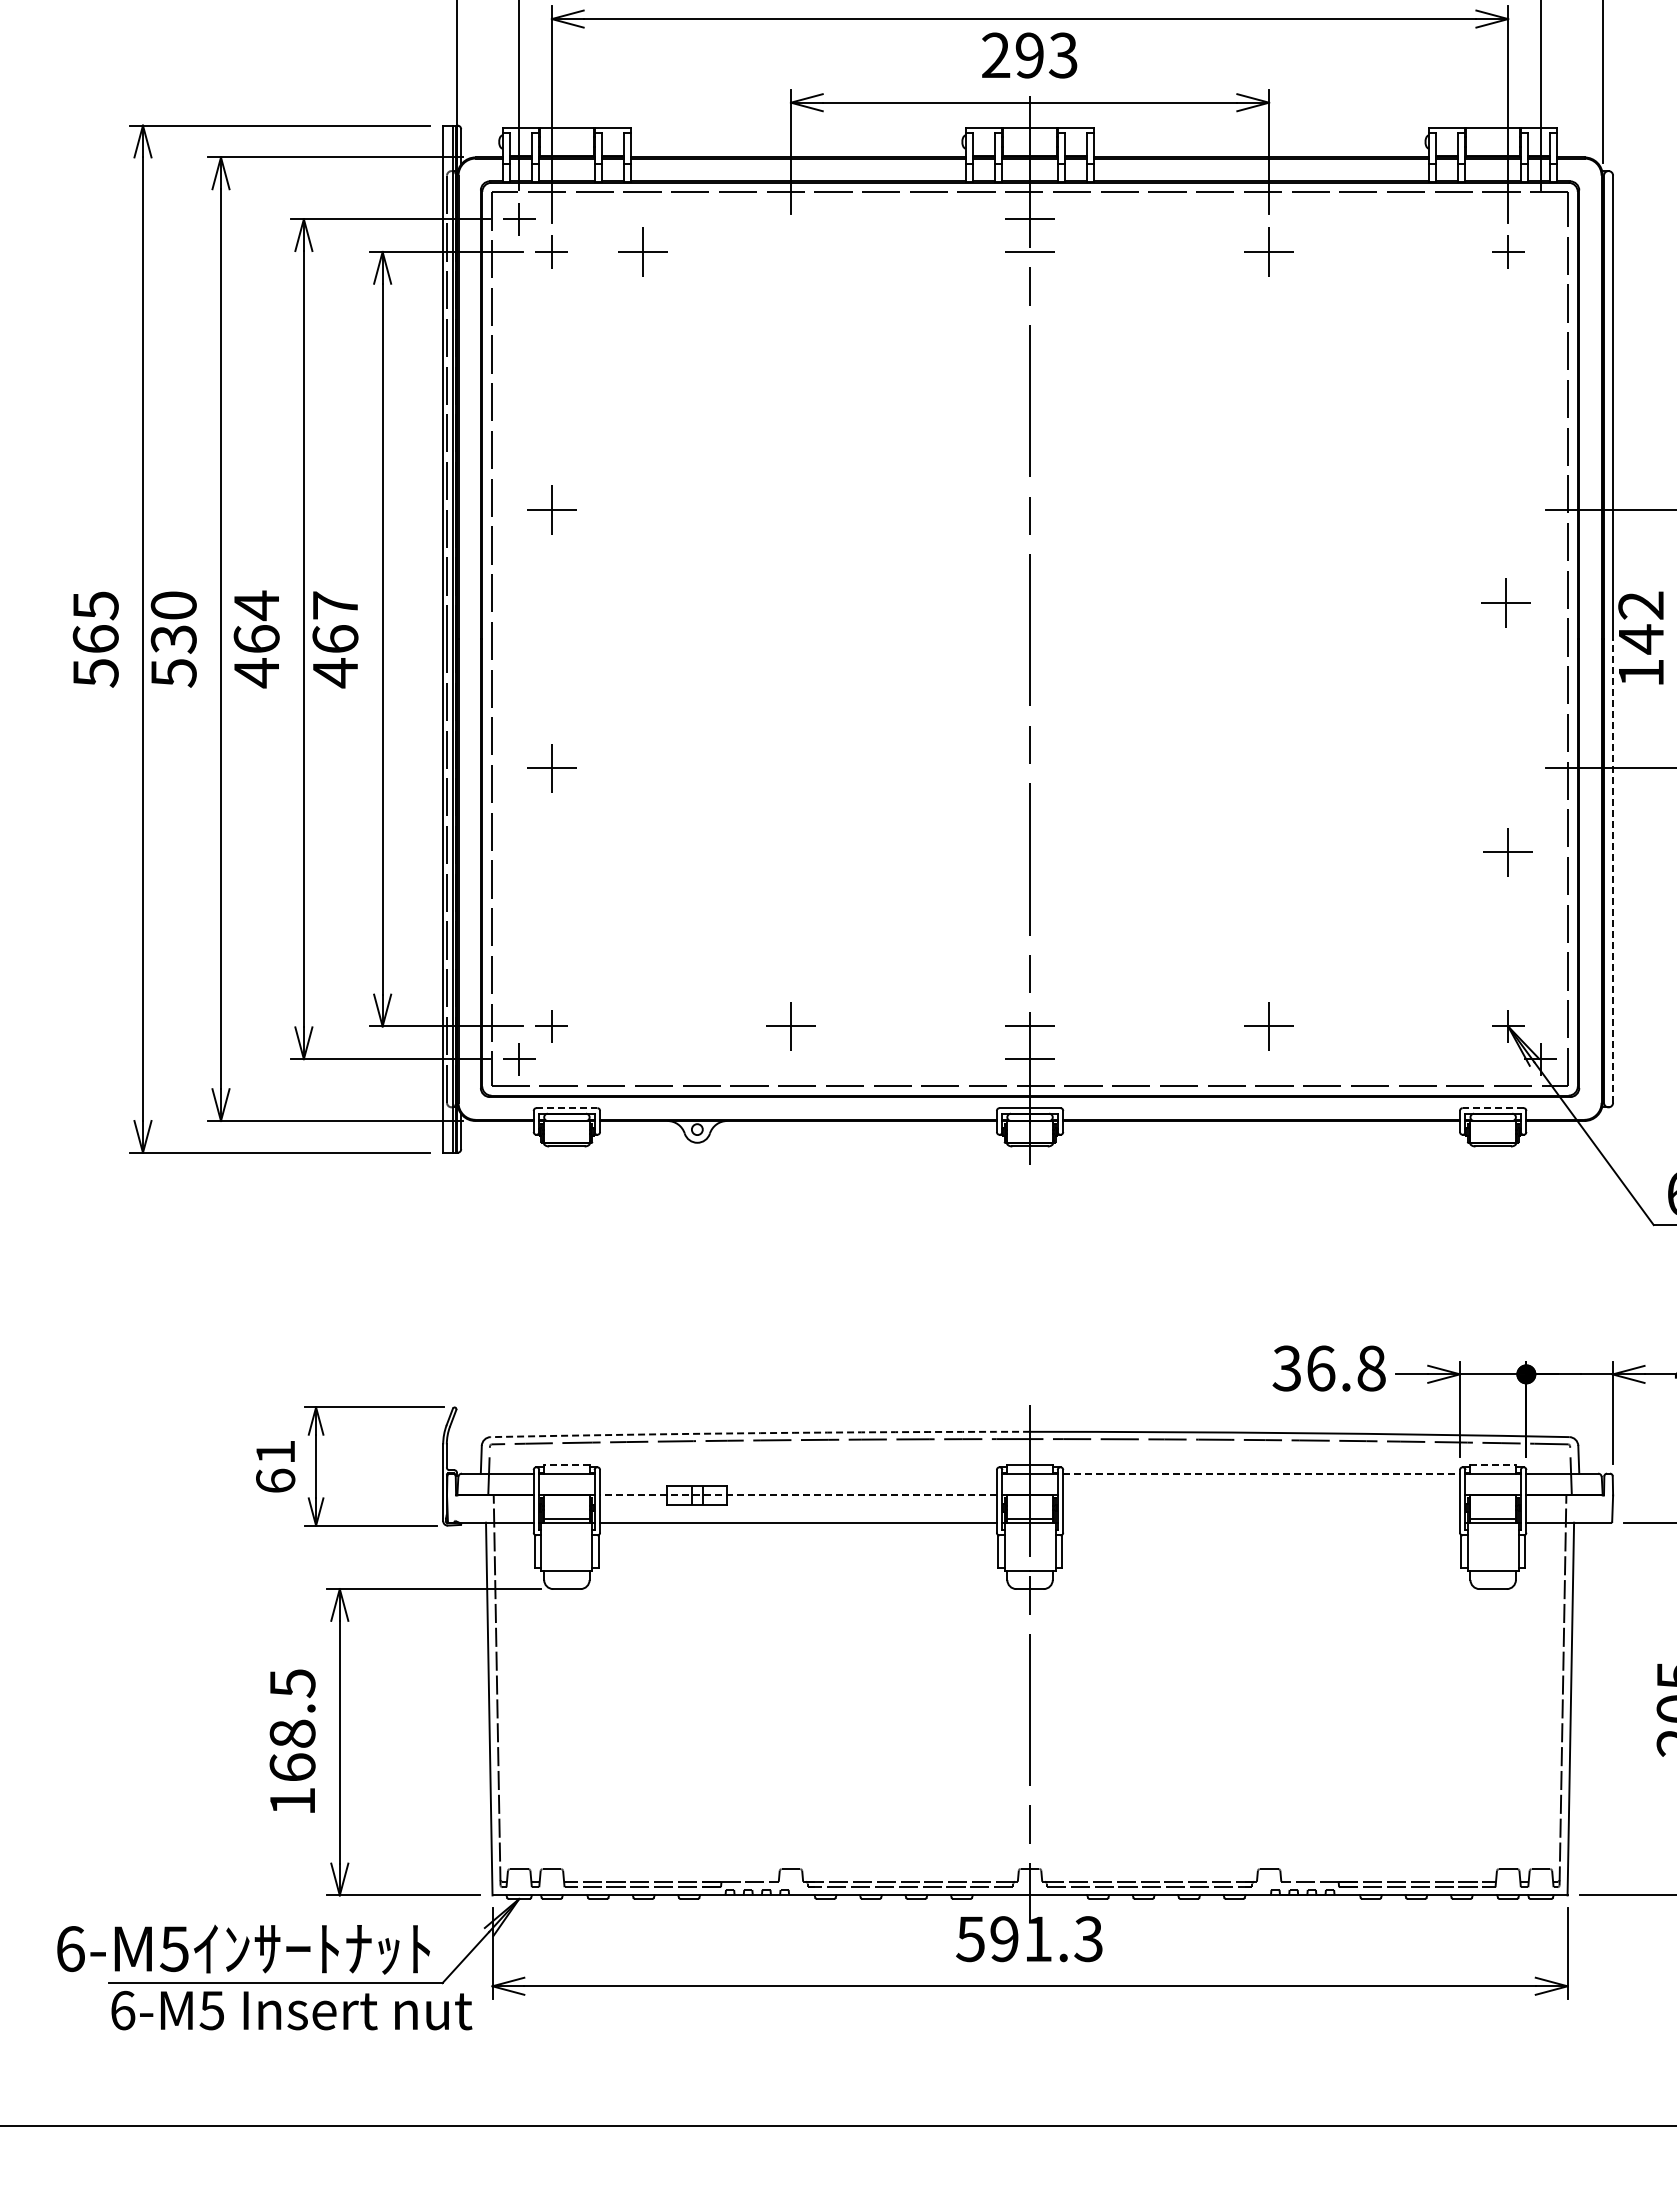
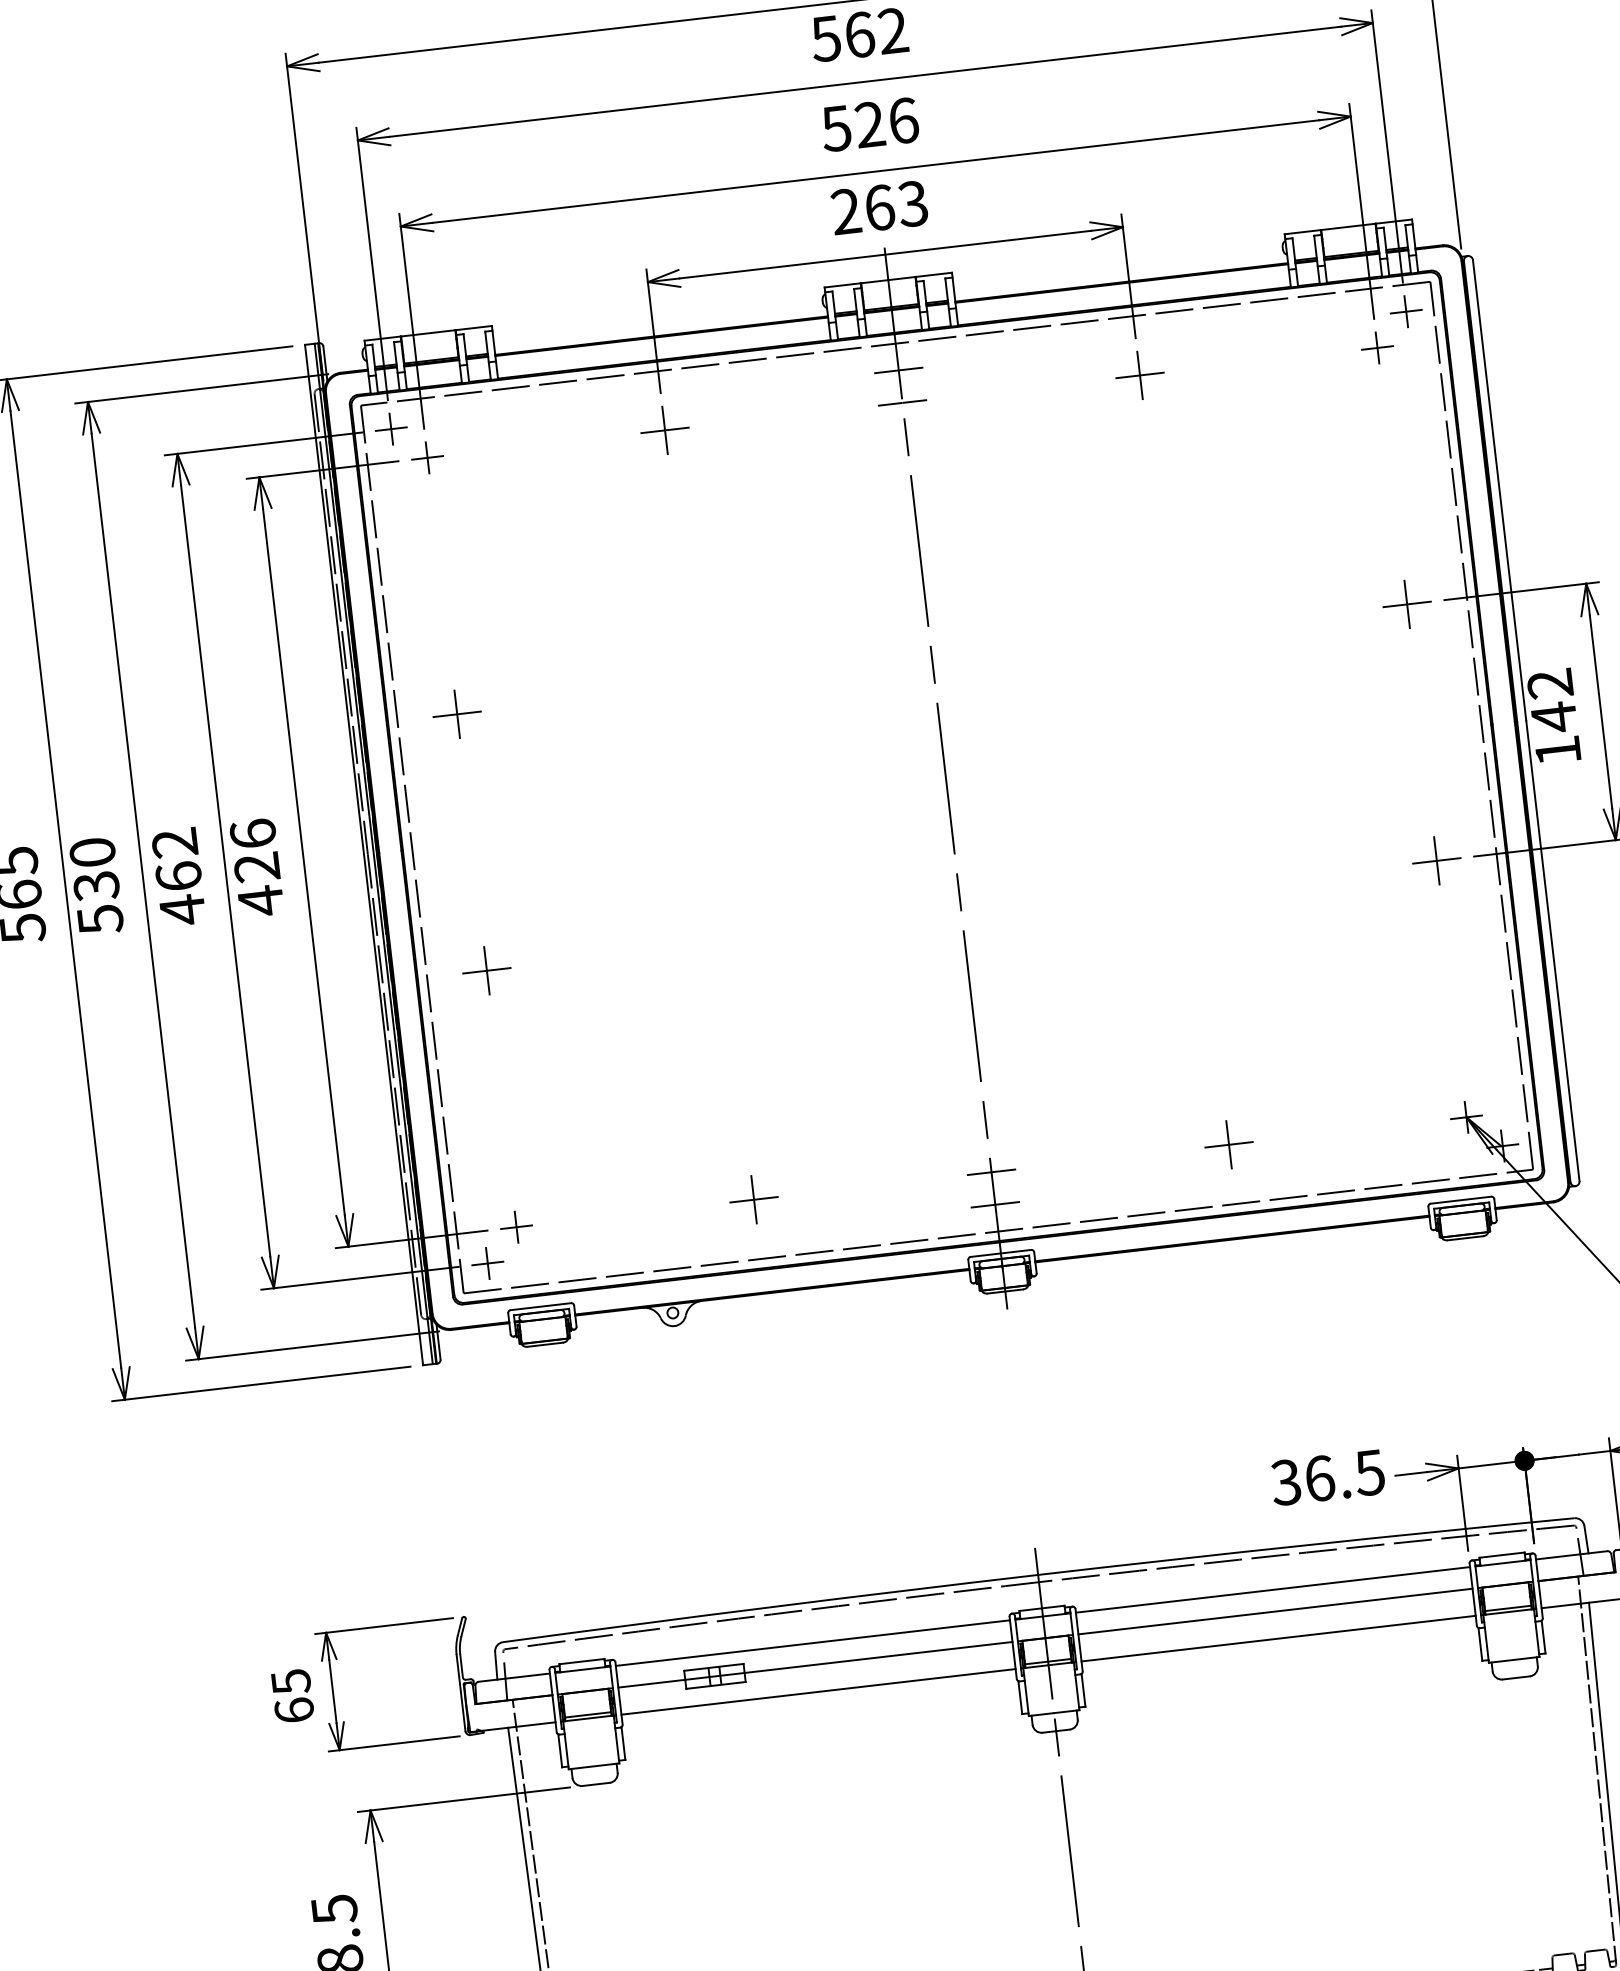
text: (1029, 55) -> (879, 207), 293 -> 263
part: (1540, 219) -> (1405, 311), added
part: (642, 251) -> (664, 429), moved
part: (1505, 602) -> (1406, 603), moved
text: (255, 605) -> (173, 843), 464 -> 462
text: (335, 622) -> (255, 850), 467 -> 426
part: (1507, 852) -> (1436, 861), moved
line: (1613, 871) -> (1553, 951), dashed -> solid
line: (567, 1108) -> (541, 1306), dashed -> solid
line: (1492, 1108) -> (1460, 1200), dashed -> solid
text: (1370, 1368) -> (1369, 1472), 36.8 -> 36.5
arc: (760, 1433) -> (770, 1607), dashed -> solid
text: (275, 1452) -> (290, 1682), 61 -> 65
line: (566, 1465) -> (581, 1661), dashed -> solid
line: (1493, 1465) -> (1502, 1555), dashed -> solid
line: (798, 1473) -> (812, 1642), added
line: (1262, 1473) -> (1273, 1589), dashed -> solid
line: (797, 1495) -> (814, 1664), dashed -> solid
line: (1261, 1495) -> (1275, 1611), added
line: (1261, 1522) -> (1278, 1638), added

